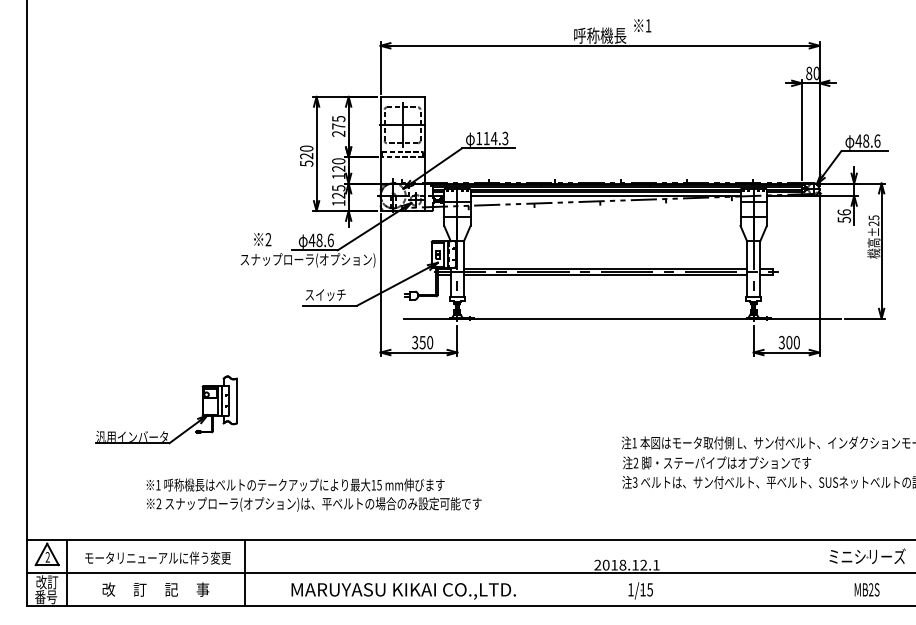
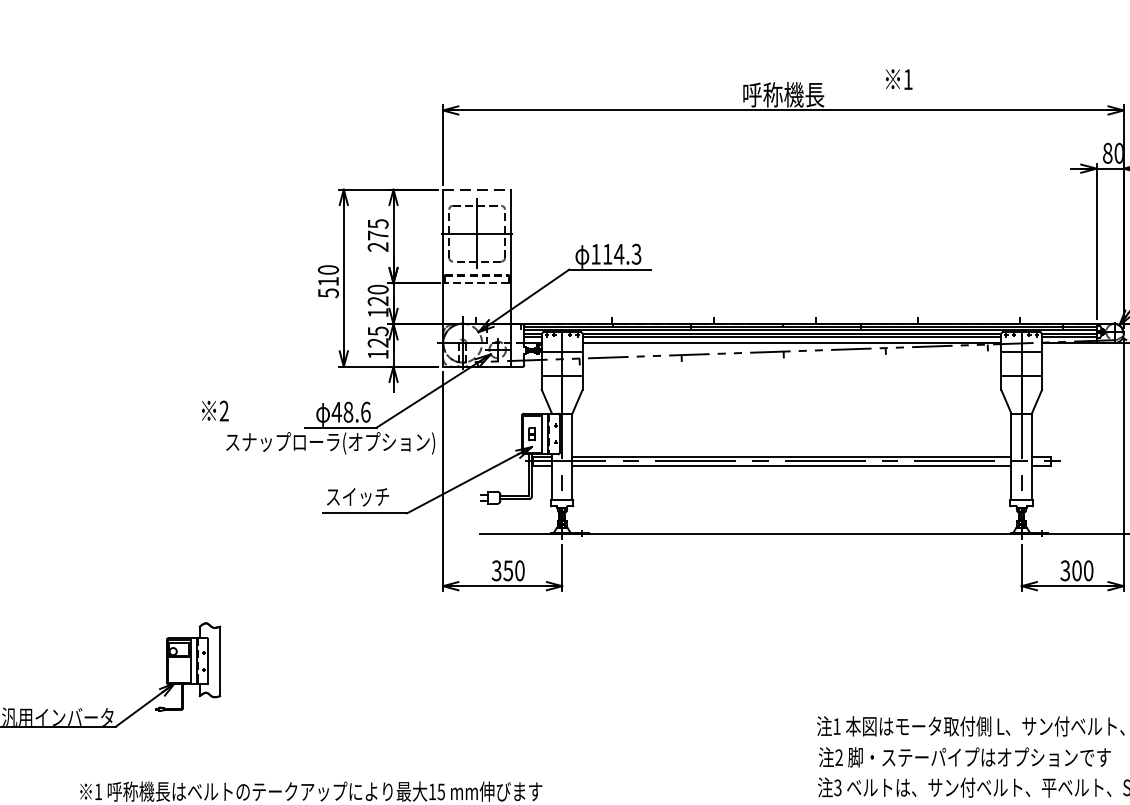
text: (642, 25) -> (898, 78), moved
line: (402, 96) -> (477, 189), solid -> dashed
text: (306, 156) -> (328, 282), 520 -> 510
text: (262, 239) -> (214, 410), moved

